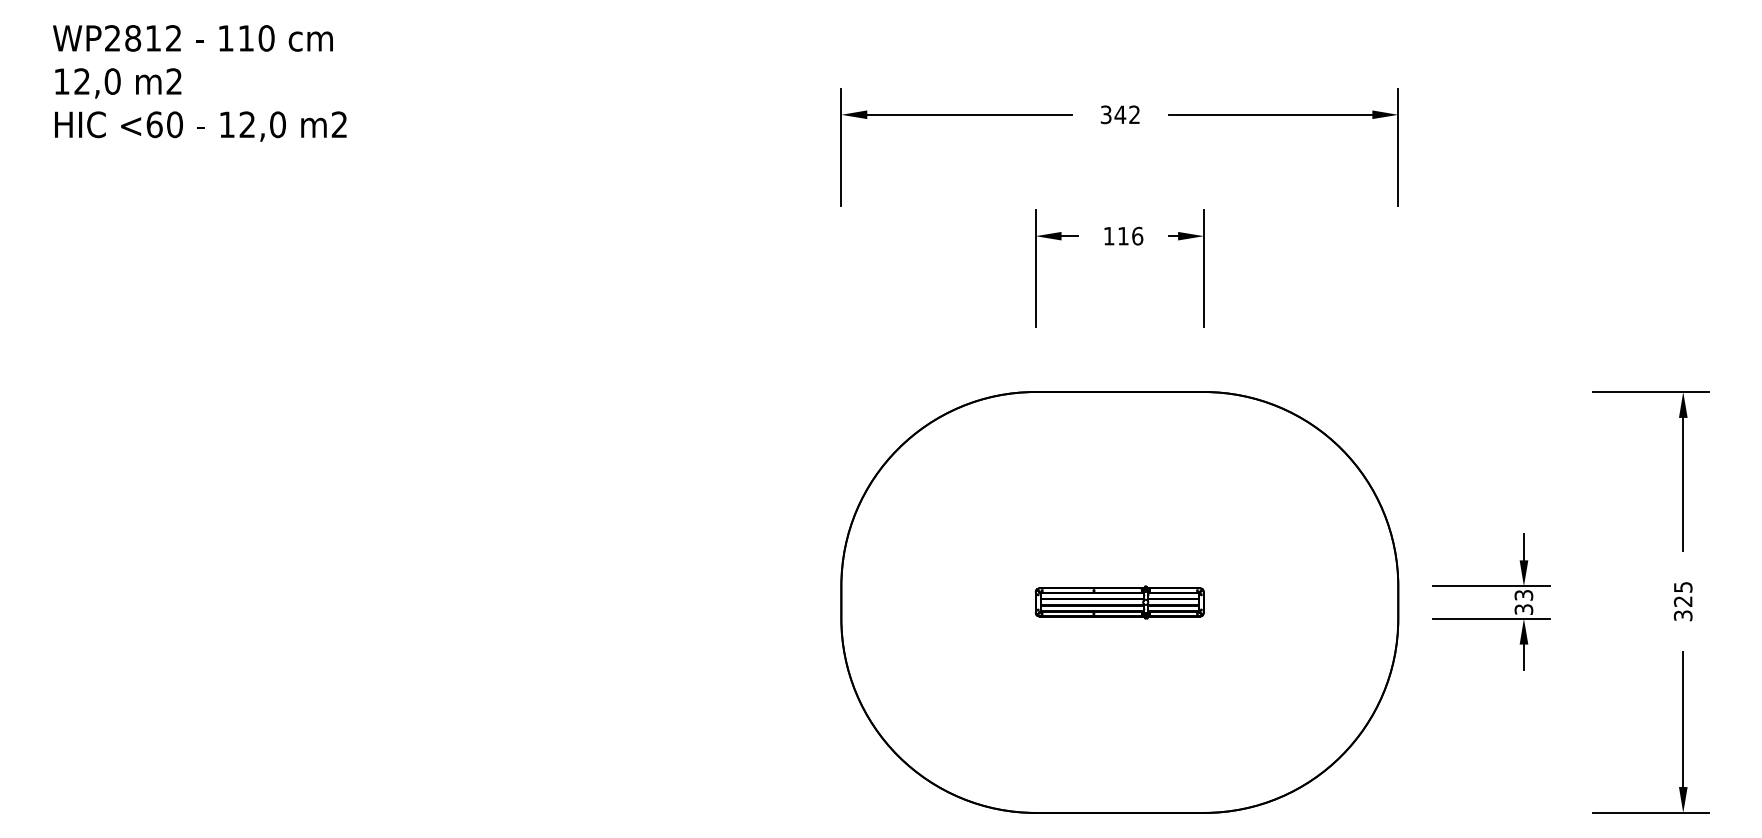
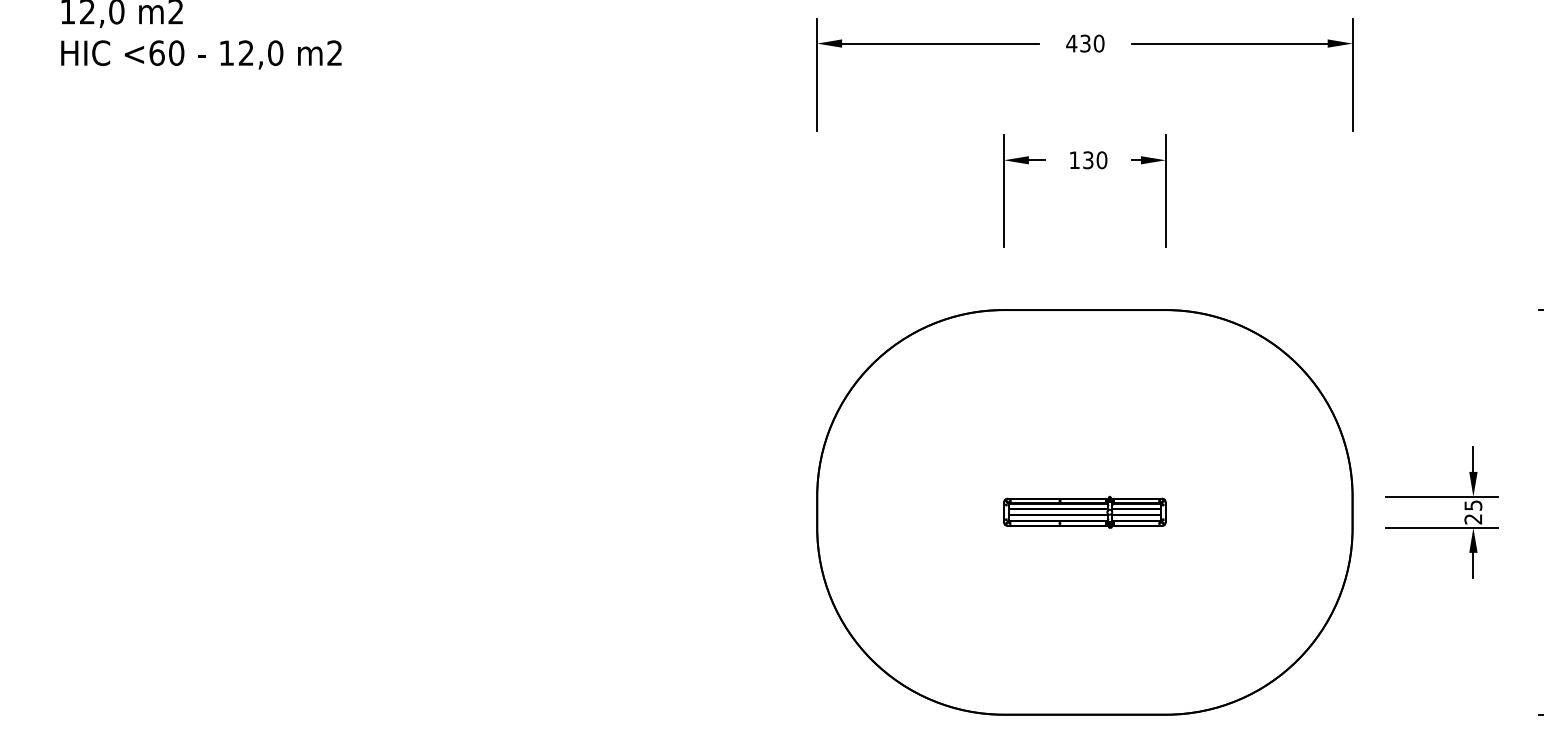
text: (1120, 114) -> (1085, 43), 342 -> 430
text: (1130, 235) -> (1095, 159), 116 -> 130
text: (1523, 602) -> (1472, 512), 33 -> 25

